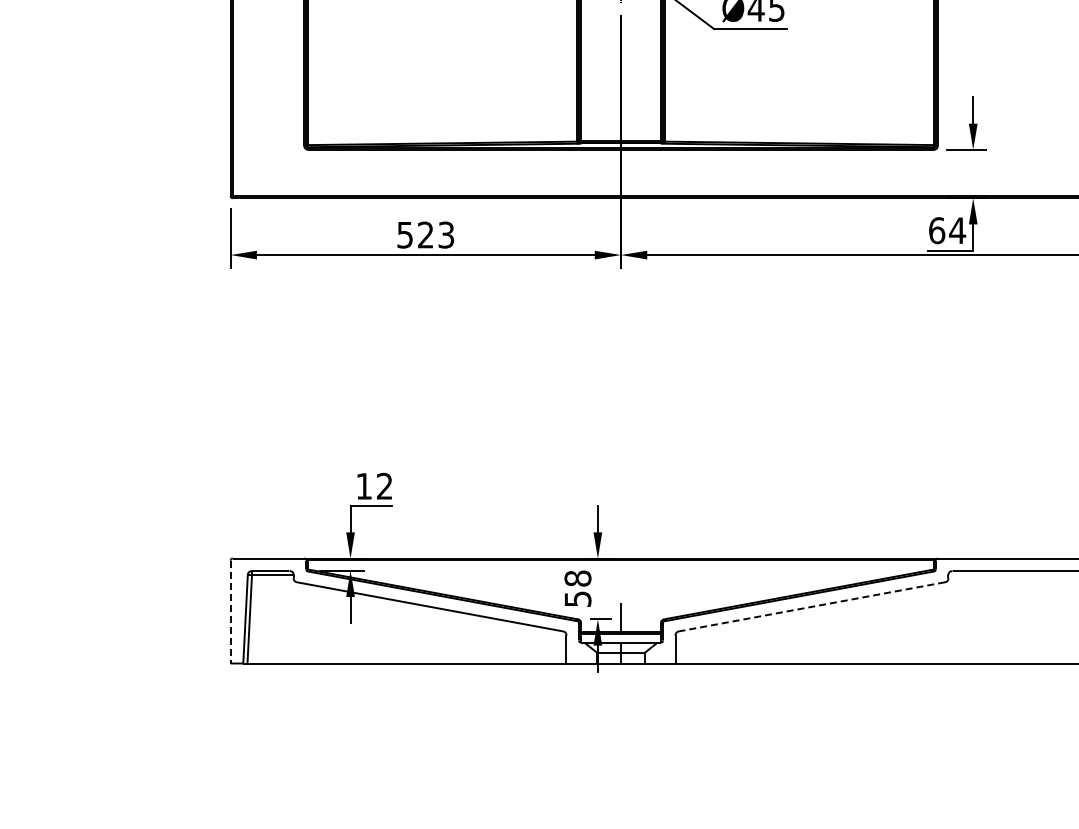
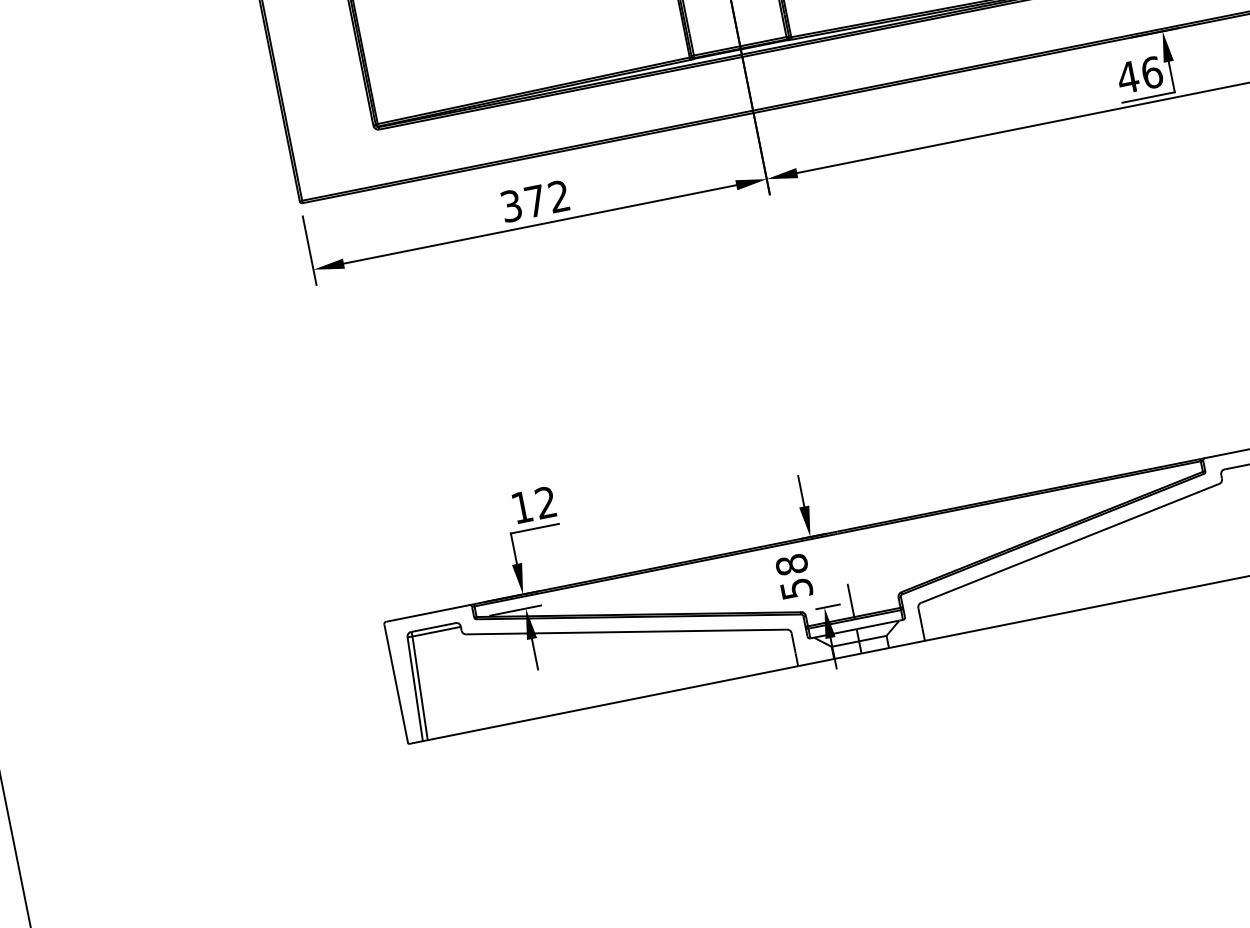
text: (947, 230) -> (1140, 74), 64 -> 46
text: (426, 234) -> (536, 200), 523 -> 372
line: (811, 606) -> (1069, 543), dashed -> solid
line: (230, 612) -> (396, 684), dashed -> solid

